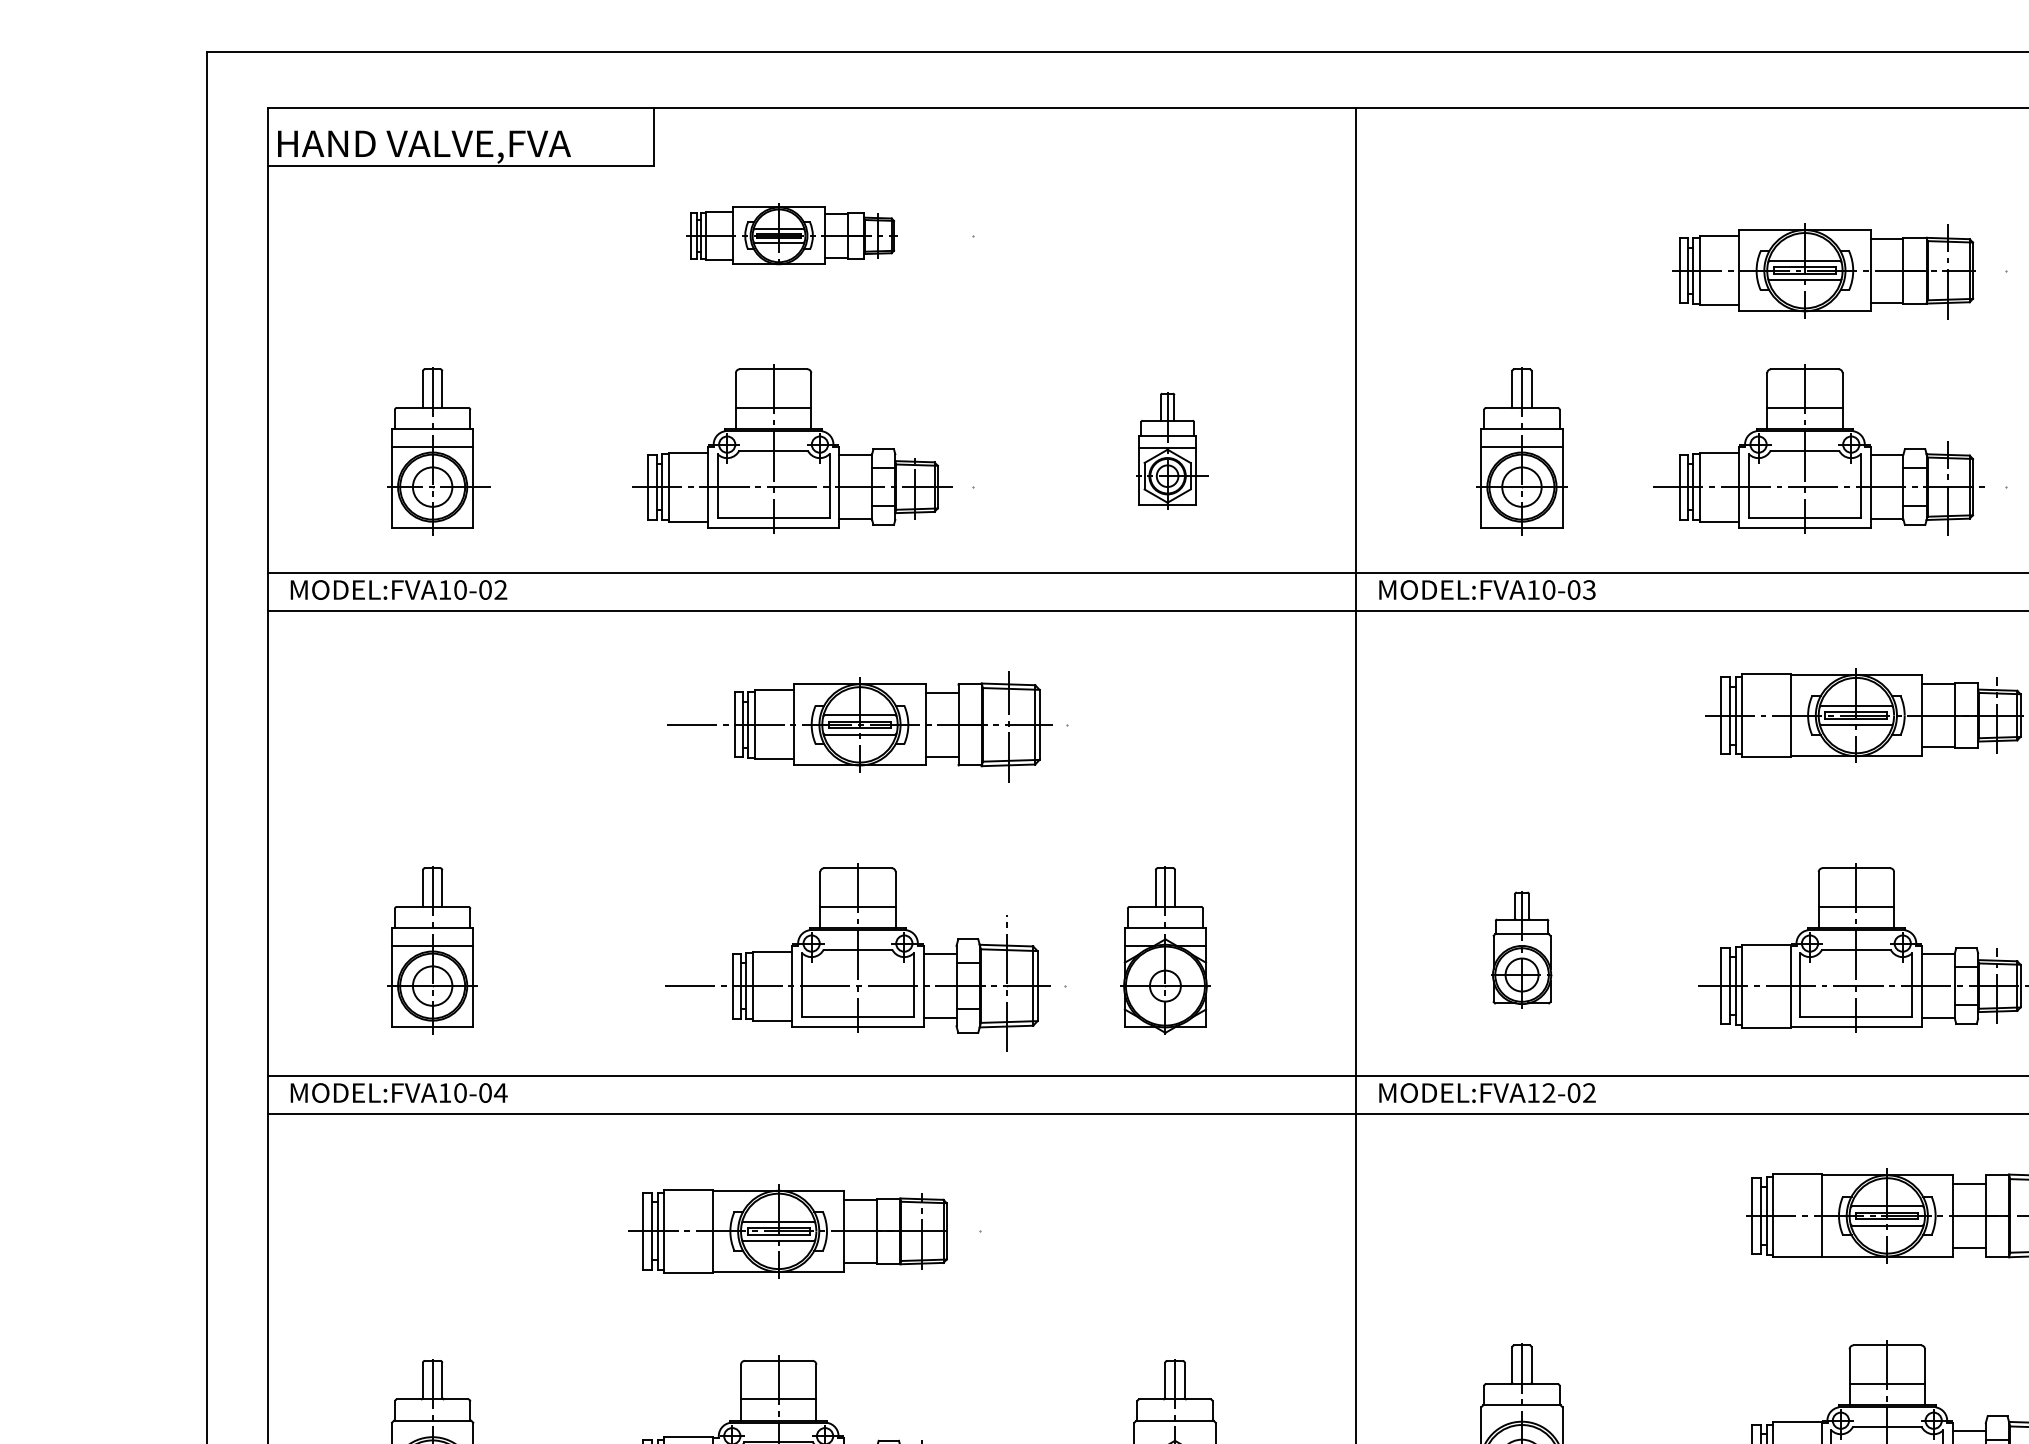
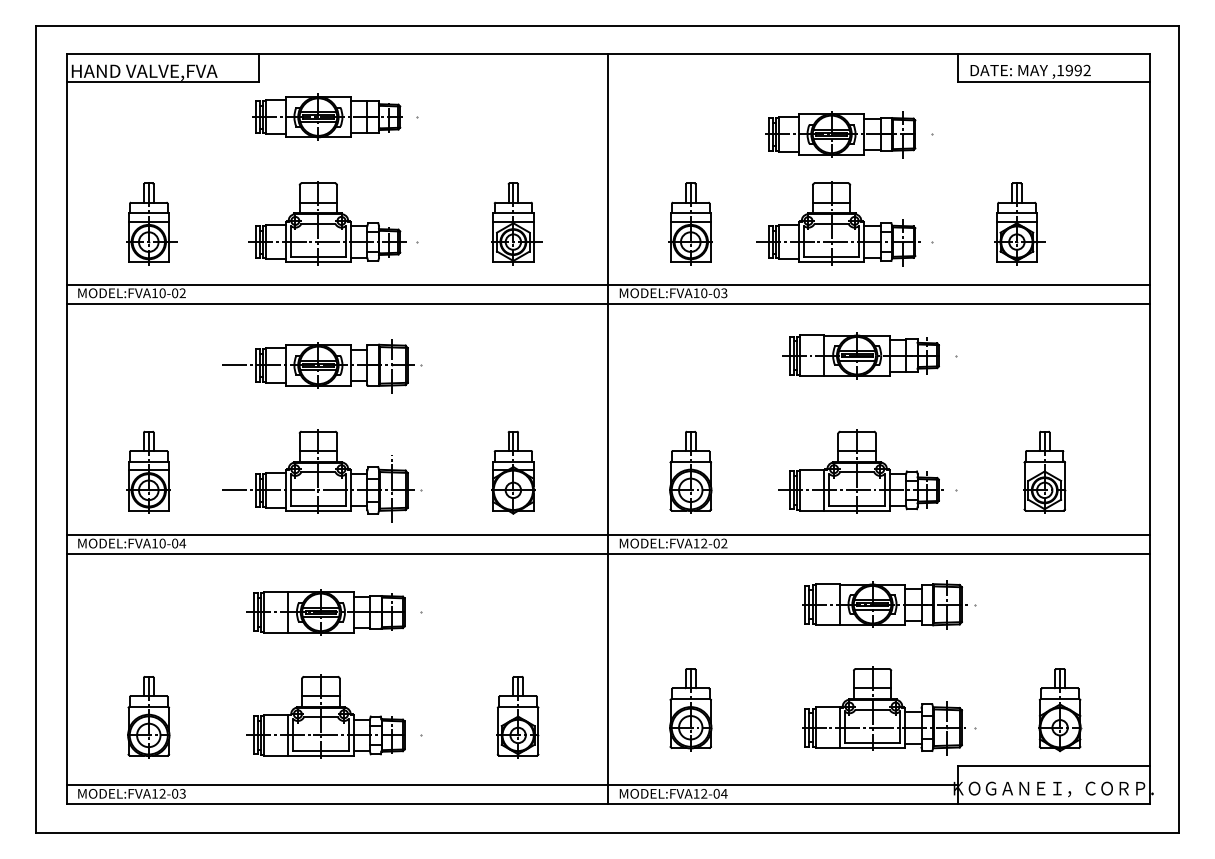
part: (791, 234) -> (327, 116), size x1.43
part: (1171, 449) -> (516, 223), size x1.43
part: (868, 727) -> (322, 366), moved
part: (1521, 948) -> (690, 471), size x1.43
part: (866, 956) -> (322, 475), moved

